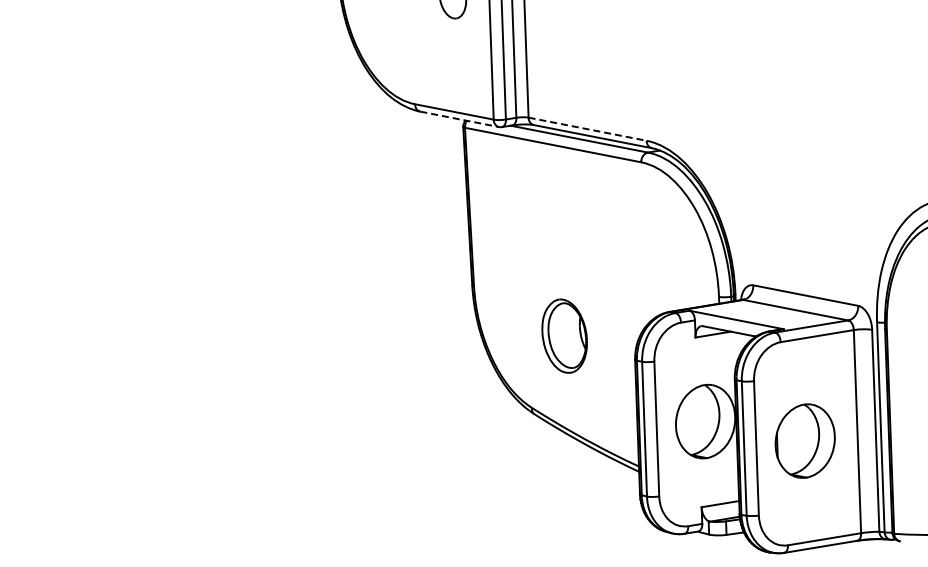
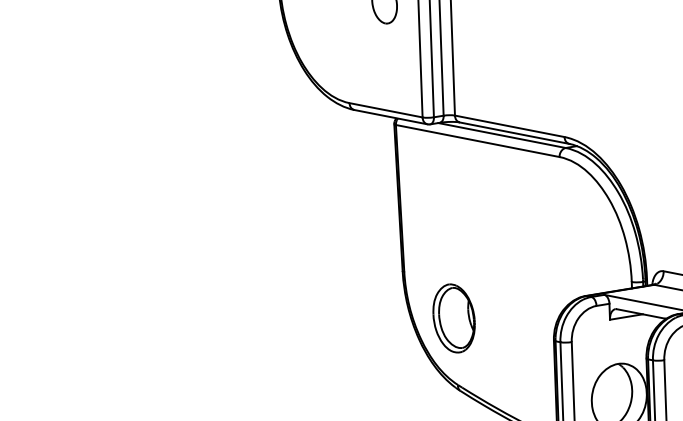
line: (460, 119) -> (391, 117), dashed -> solid
line: (588, 129) -> (510, 126), dashed -> solid
part: (564, 335) -> (453, 317), moved

